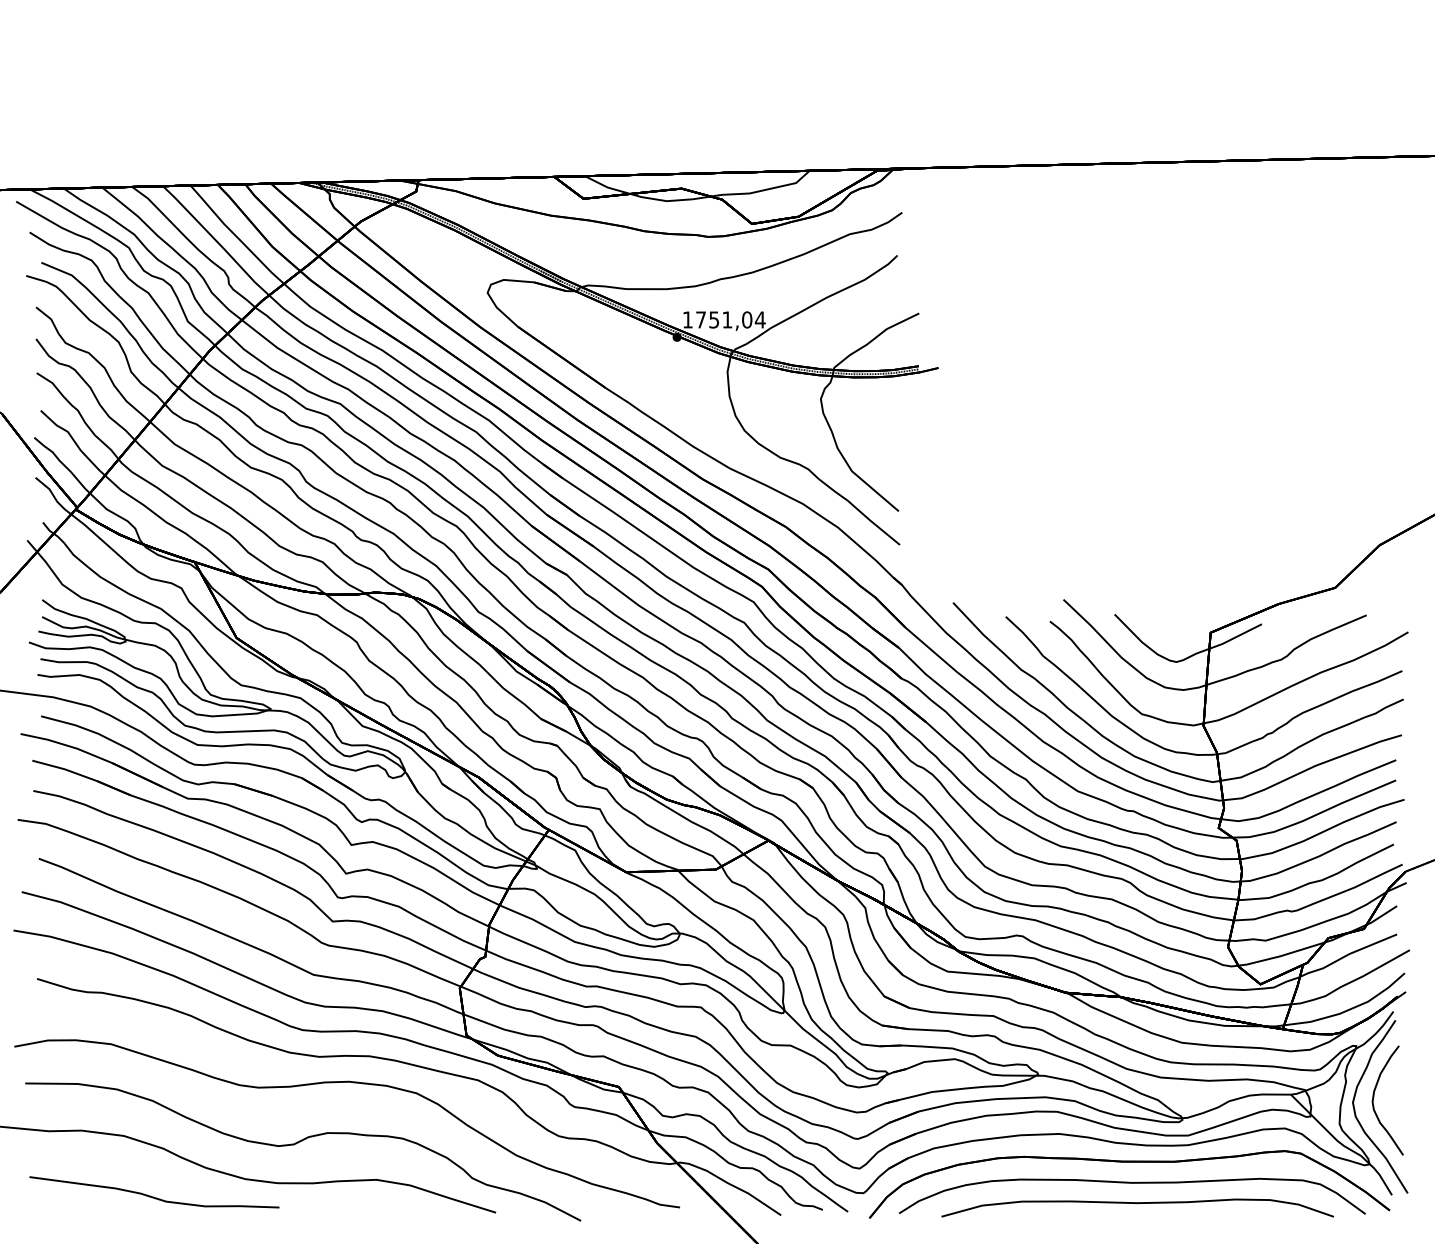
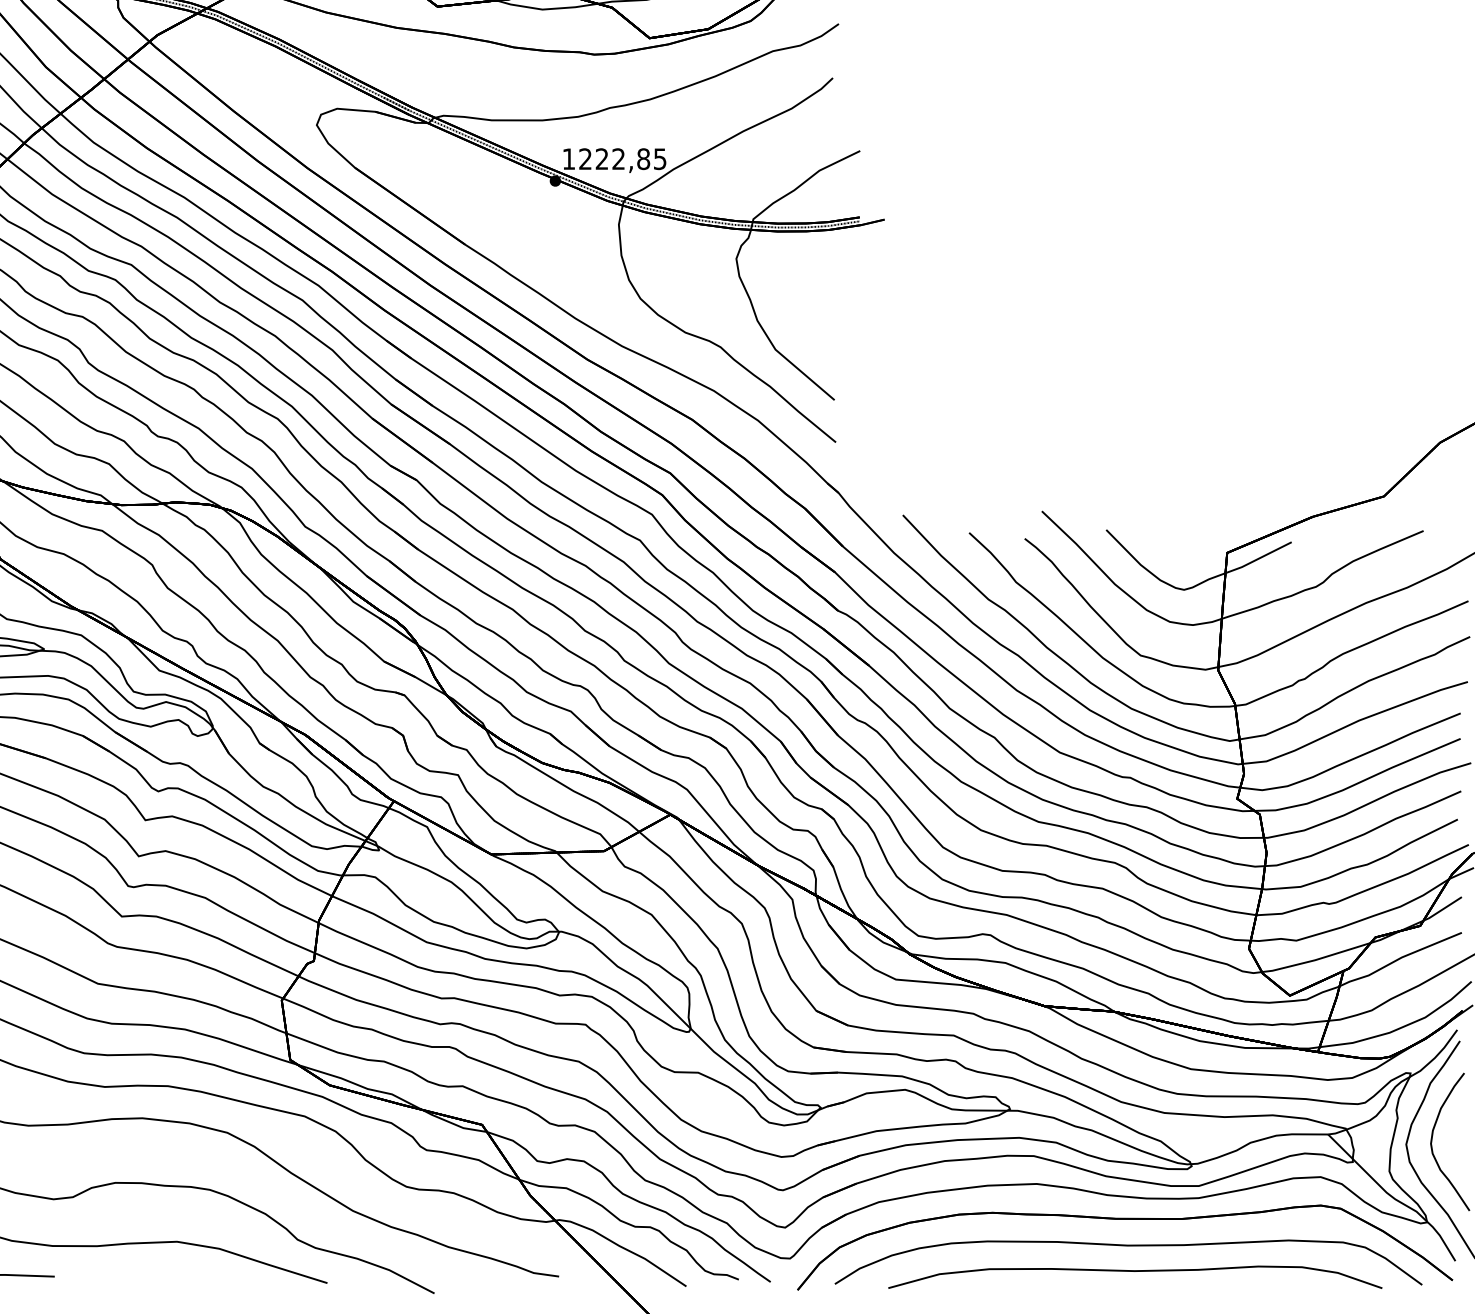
text: (730, 319) -> (622, 158), 1751,04 -> 1222,85

